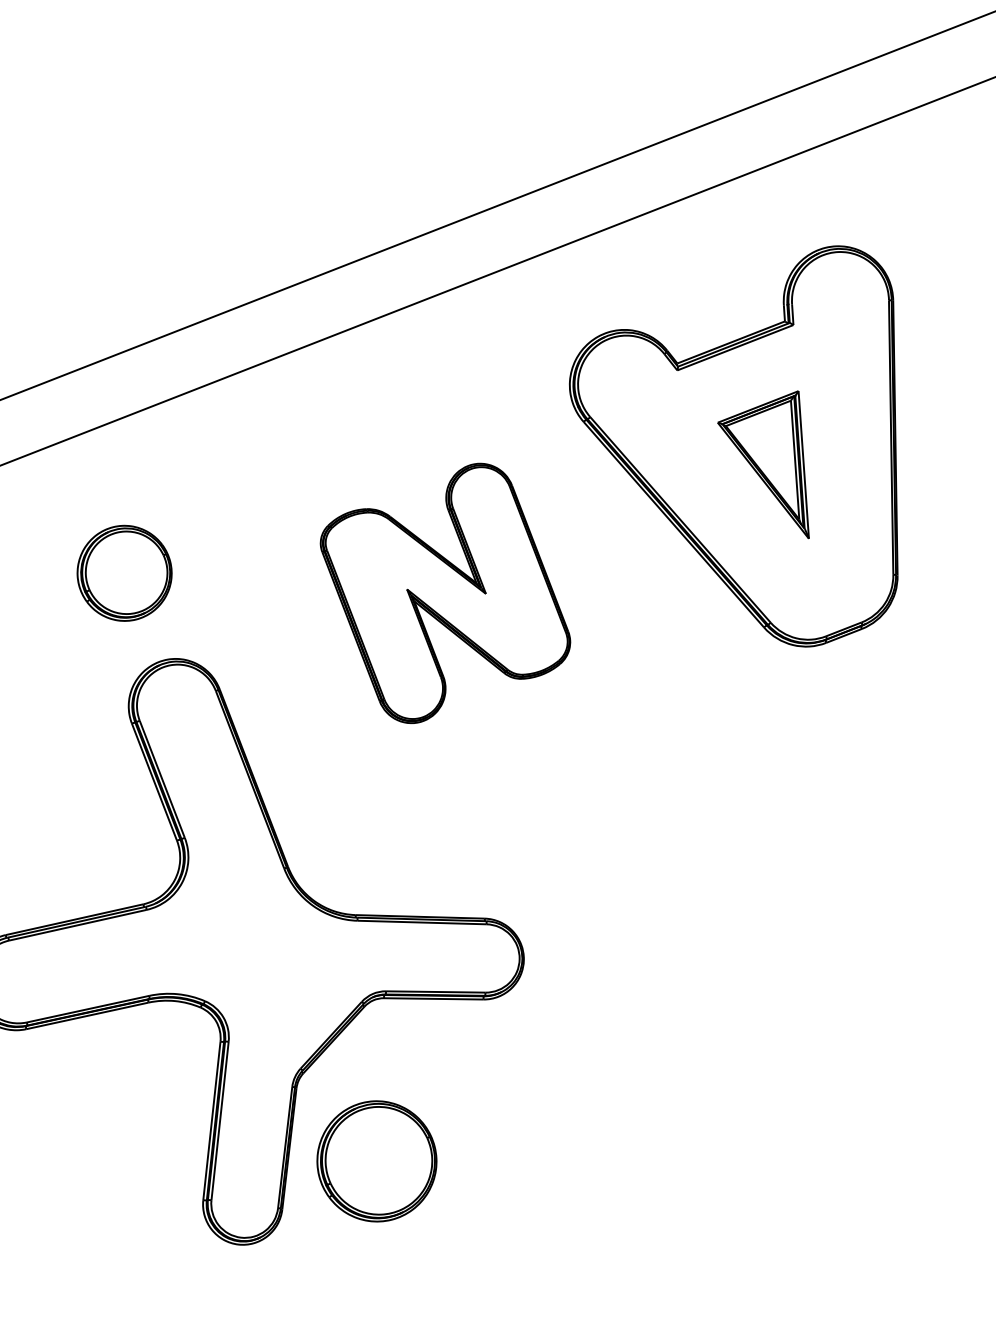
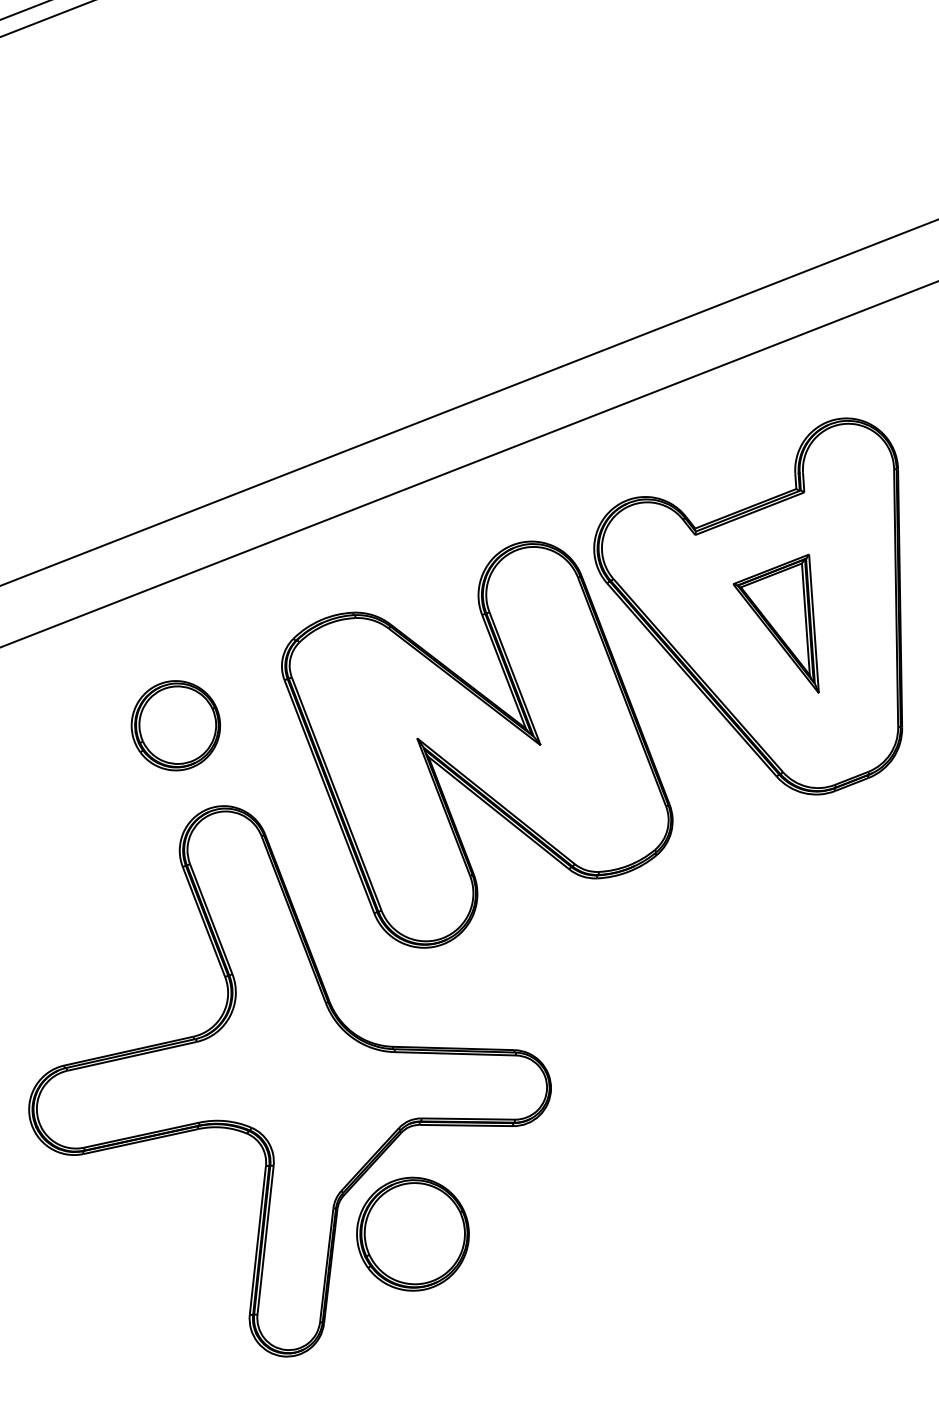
part: (445, 593) -> (477, 744), size x1.67
part: (376, 1160) -> (412, 1233), moved

